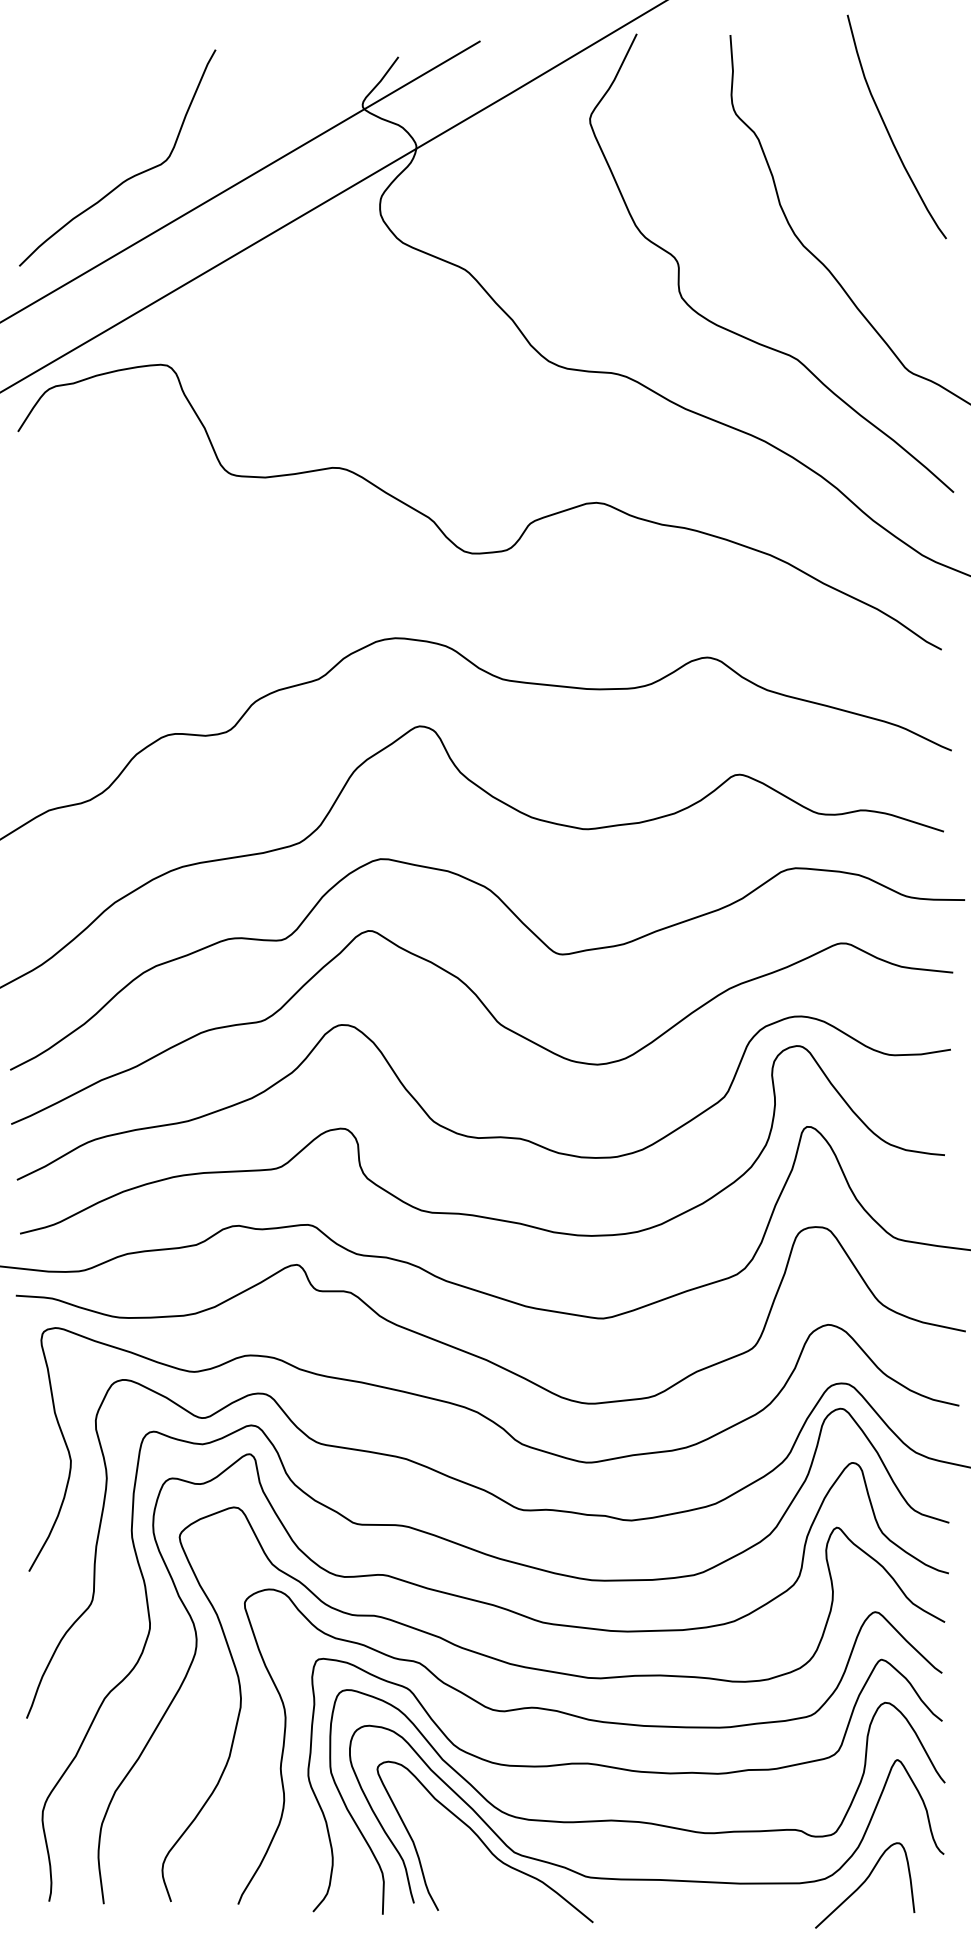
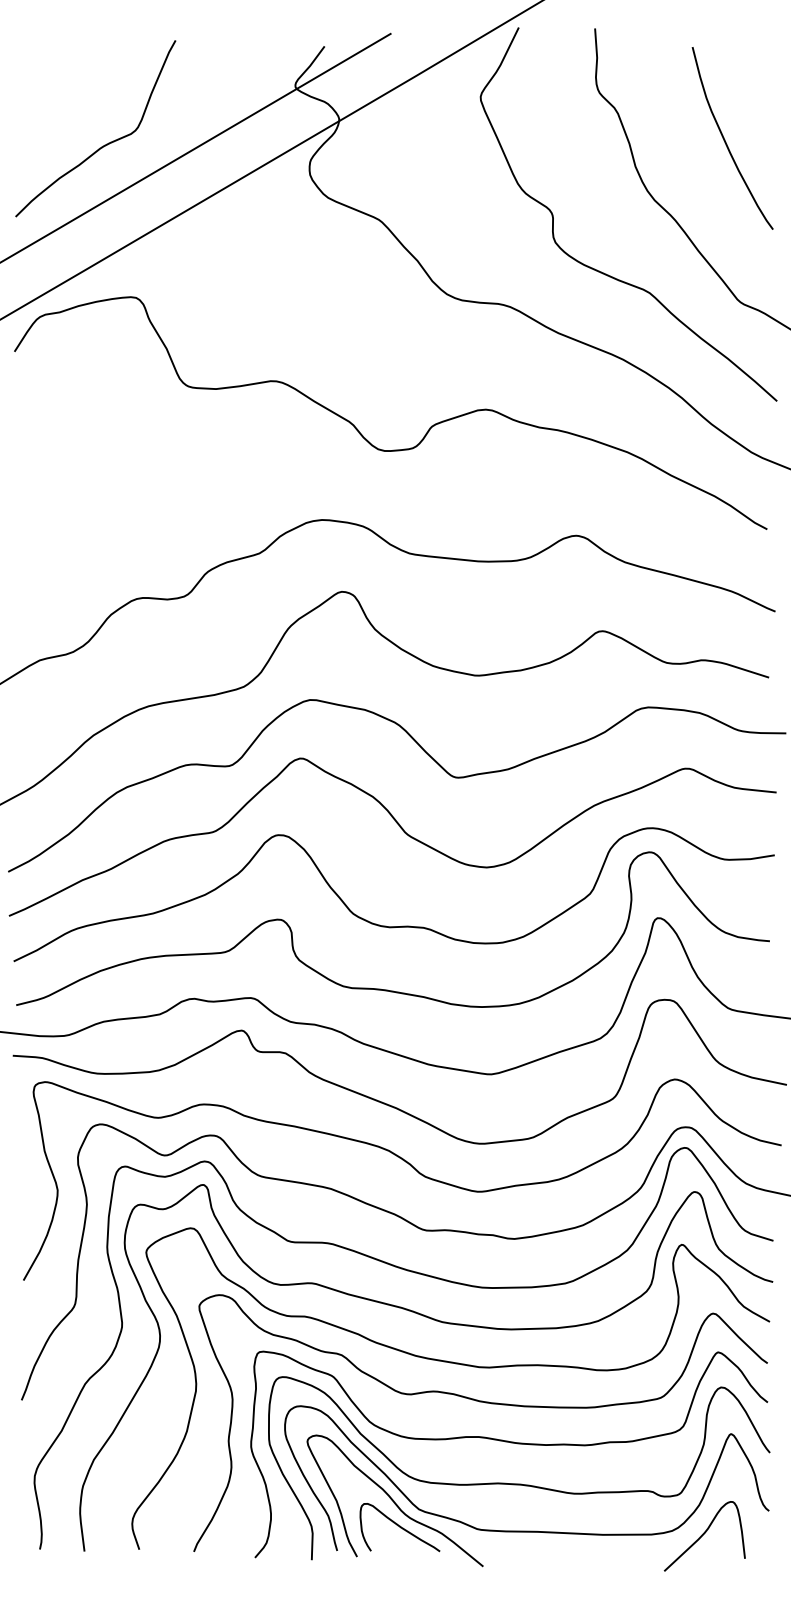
curve: (888, 128) -> (725, 139), moved
curve: (490, 1874) -> (399, 1527), added

